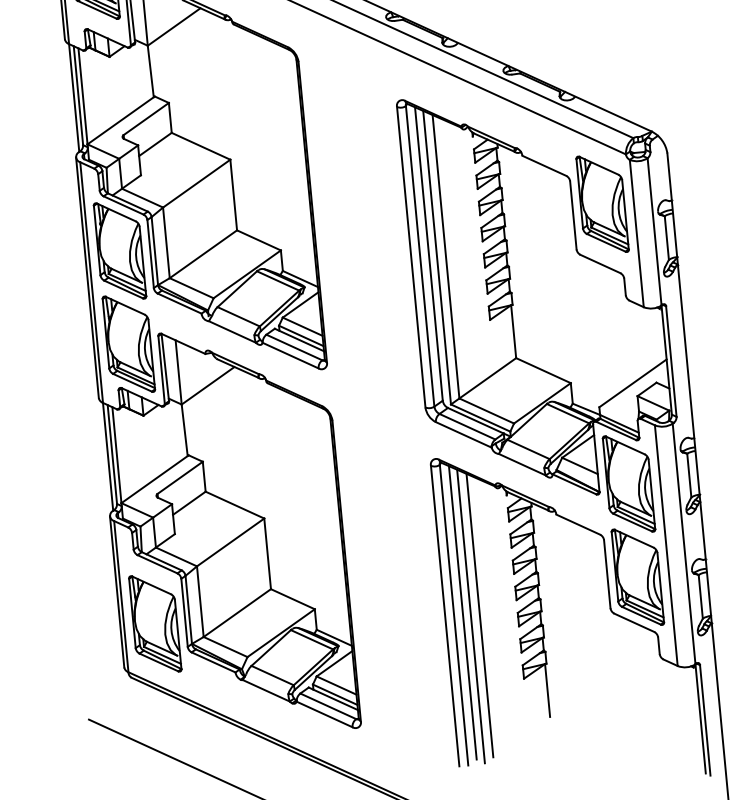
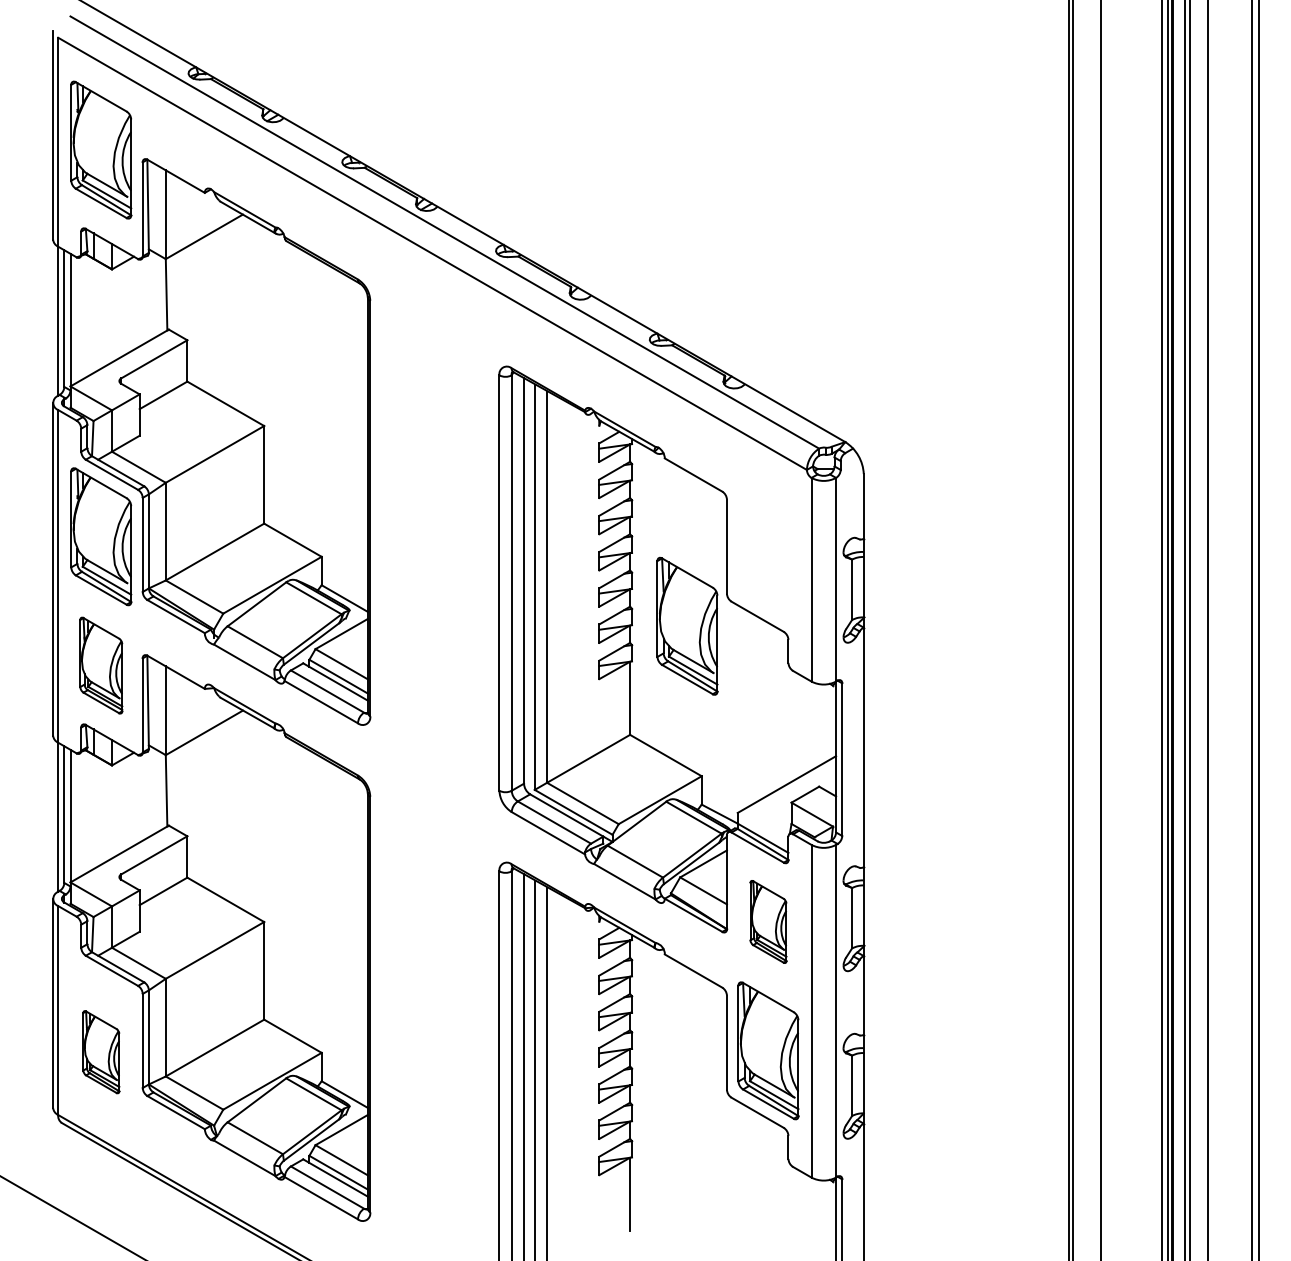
part: (602, 203) -> (687, 625), moved
part: (129, 344) -> (101, 665), size x0.7
part: (629, 483) -> (768, 921), size x0.6
part: (155, 623) -> (101, 1051), size x0.6

